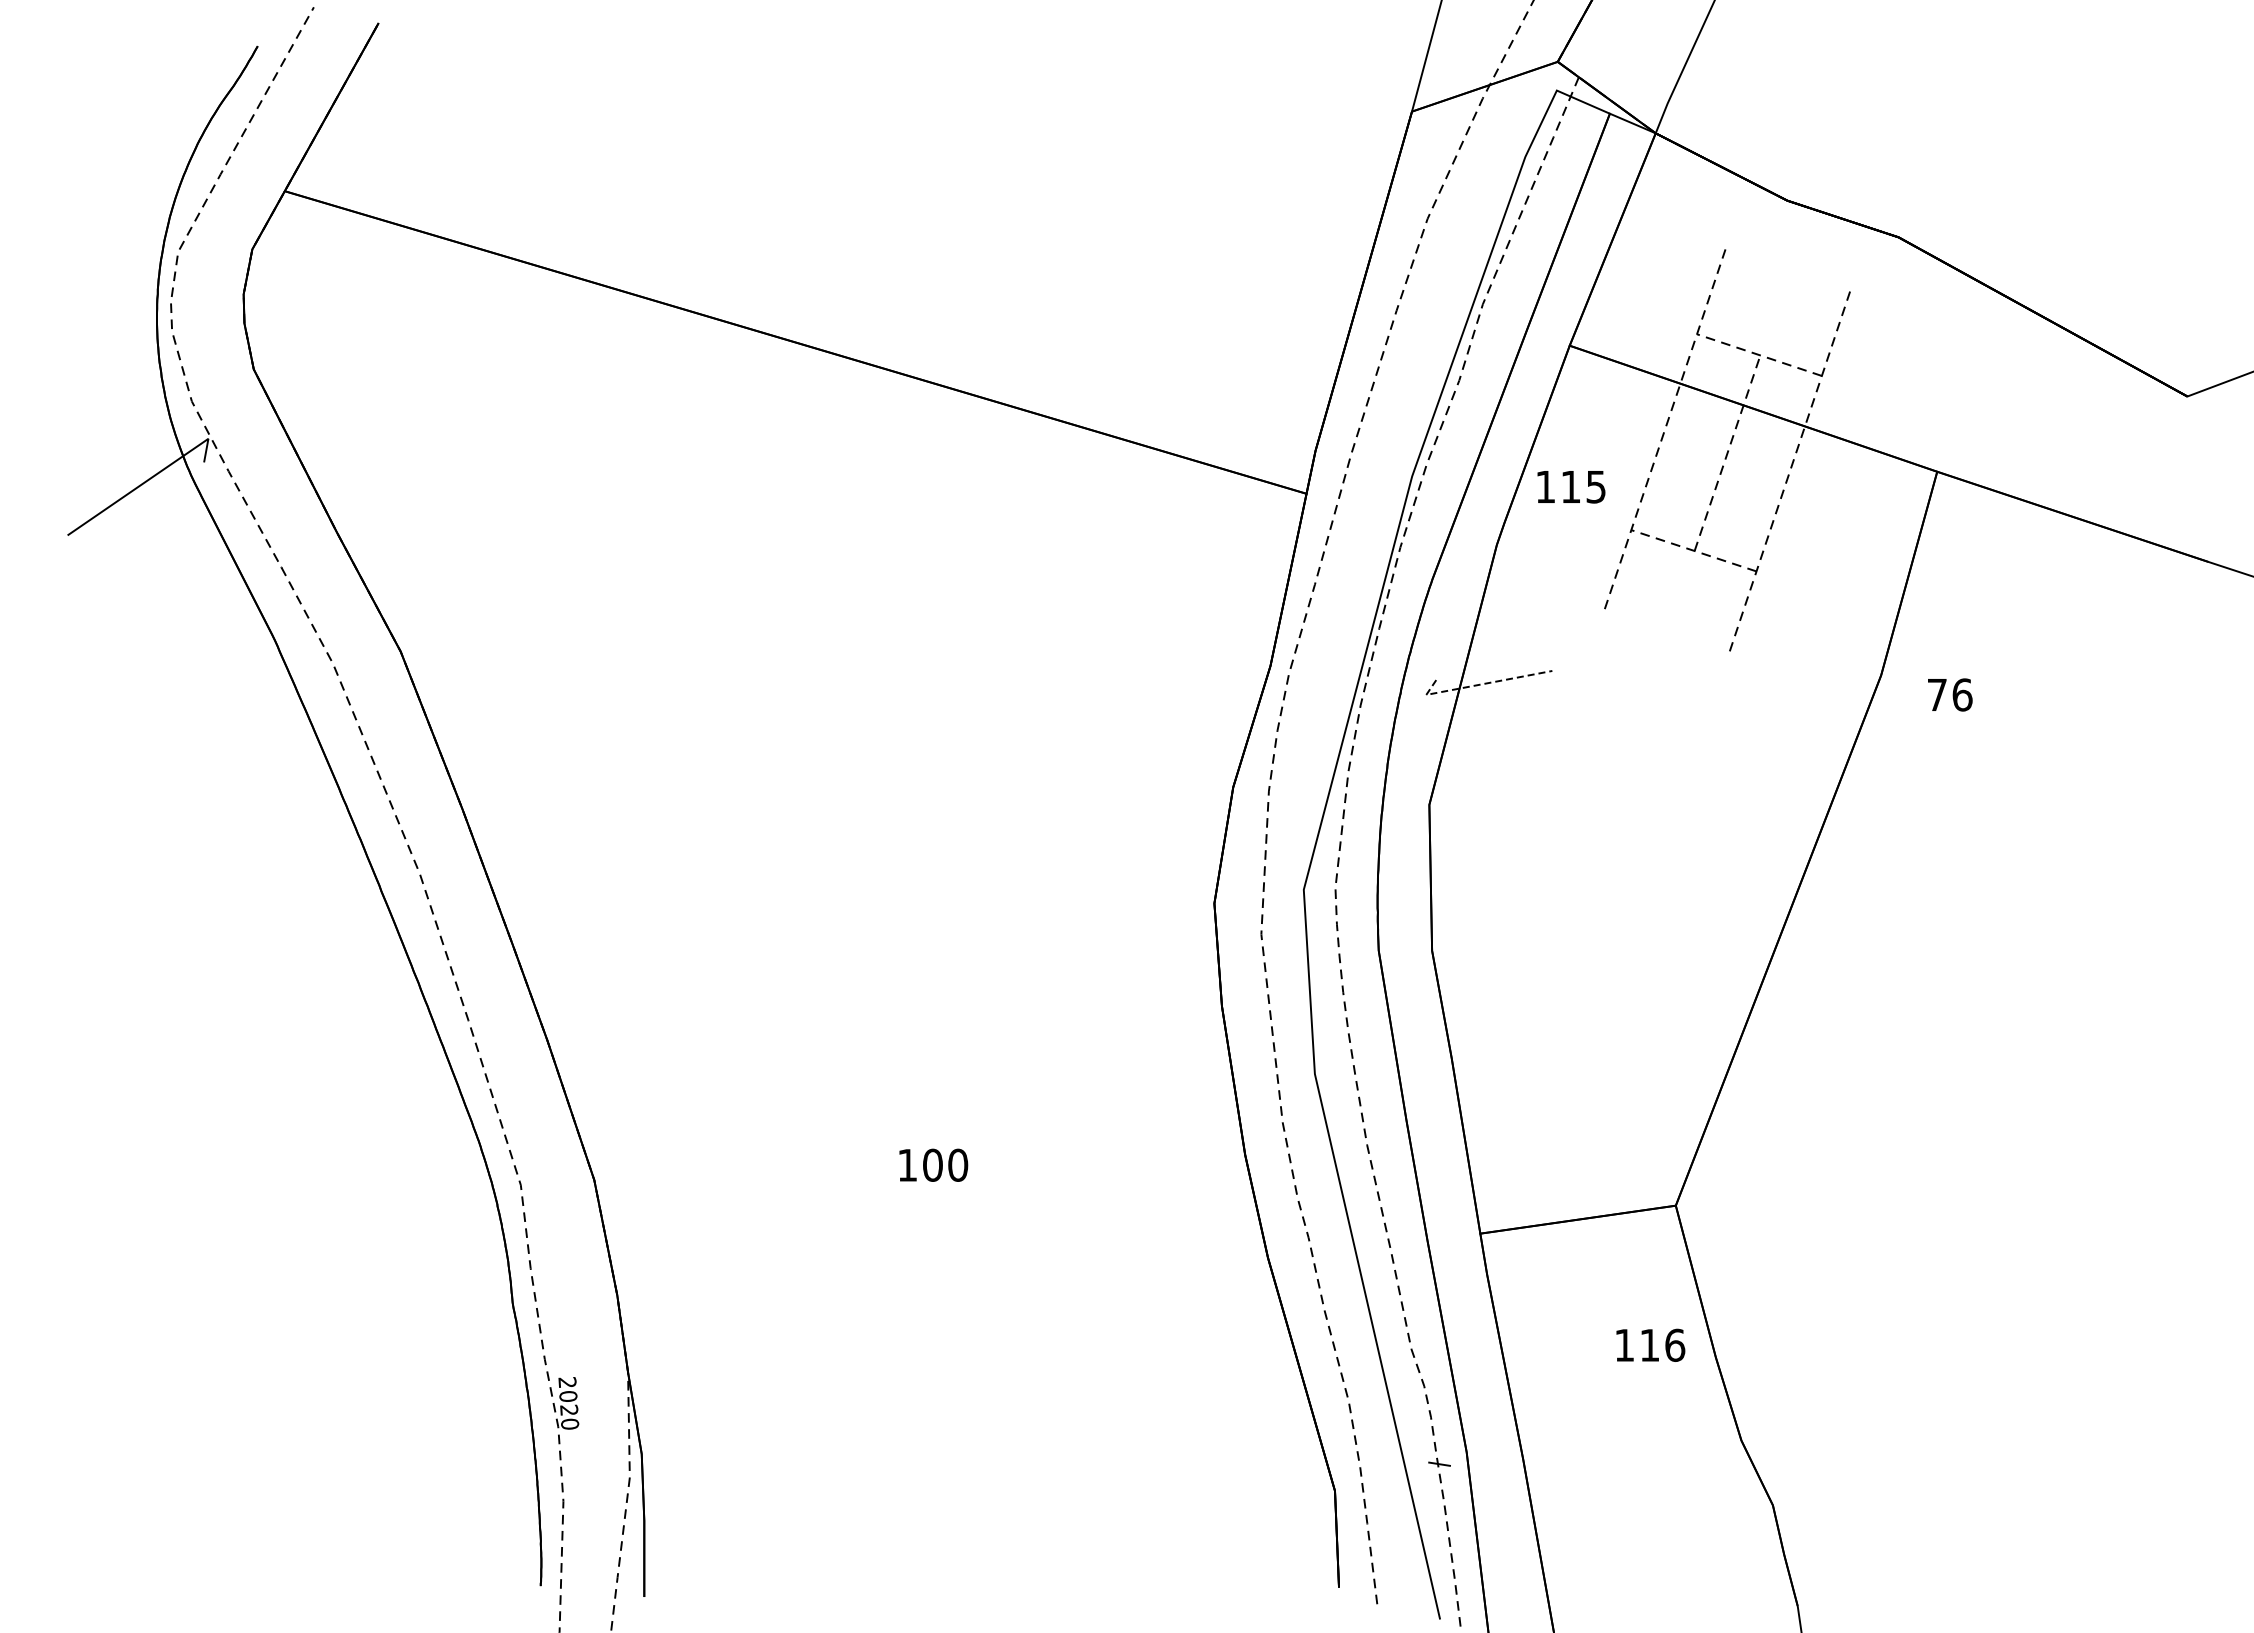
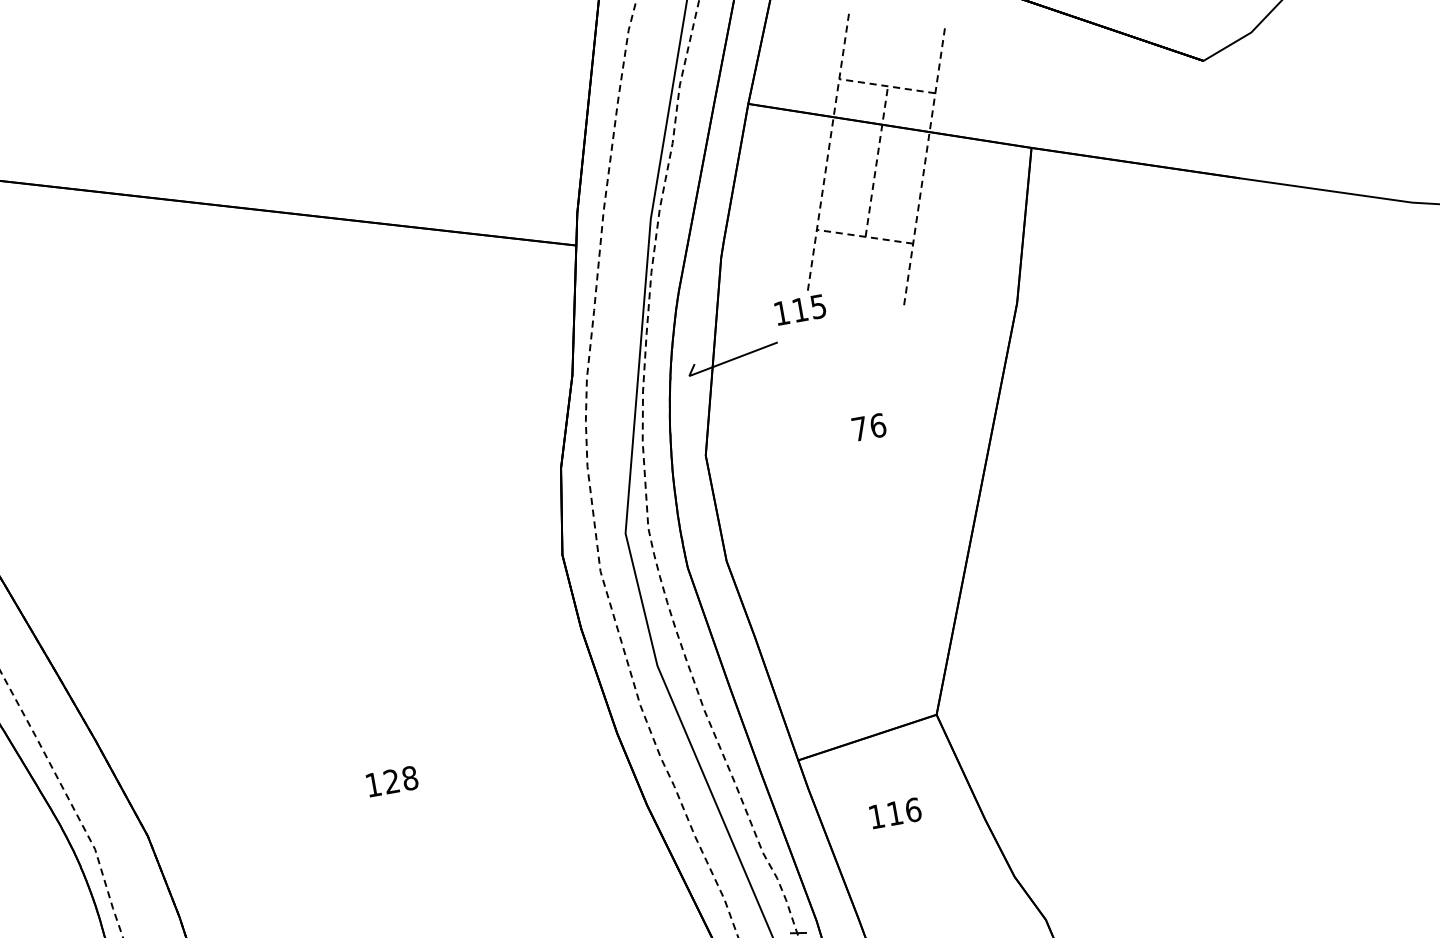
text: (1571, 487) -> (800, 310), moved
line: (1480, 684) -> (727, 361), dashed -> solid
text: (1950, 694) -> (869, 426), moved
text: (945, 1164) -> (400, 779), 100 -> 128
text: (1650, 1344) -> (895, 812), moved

